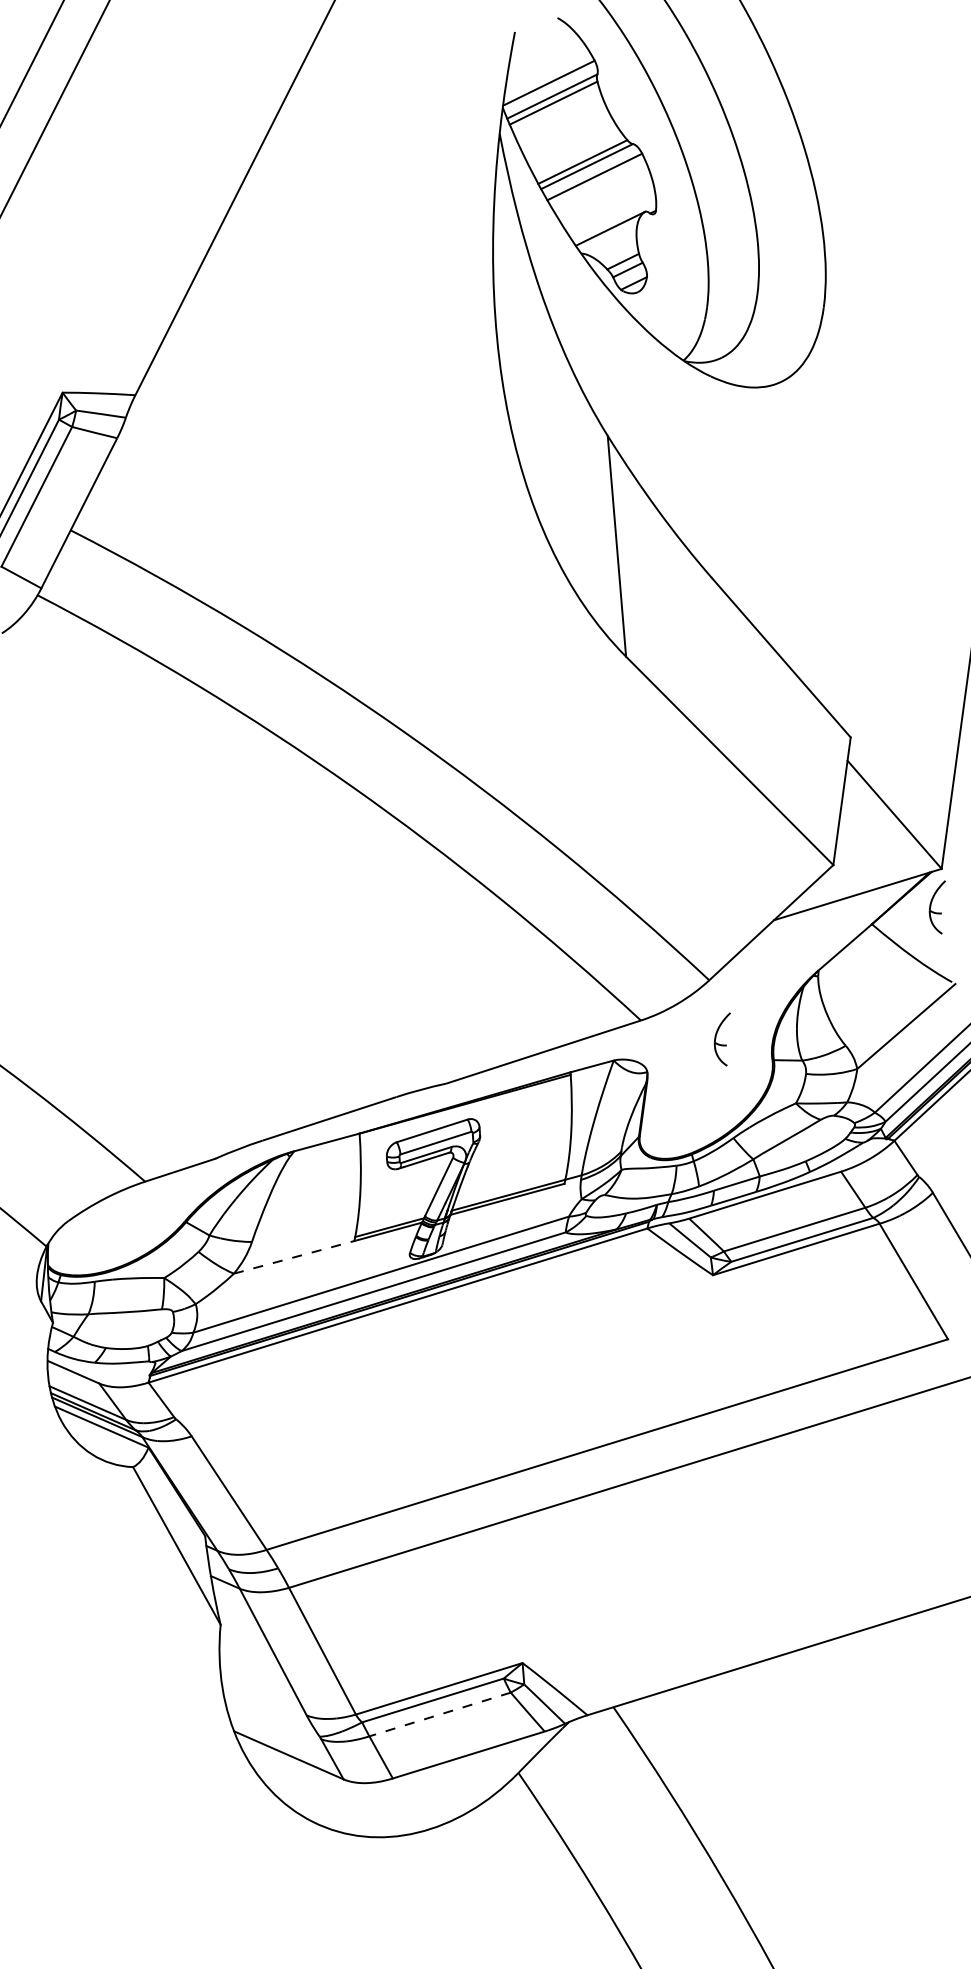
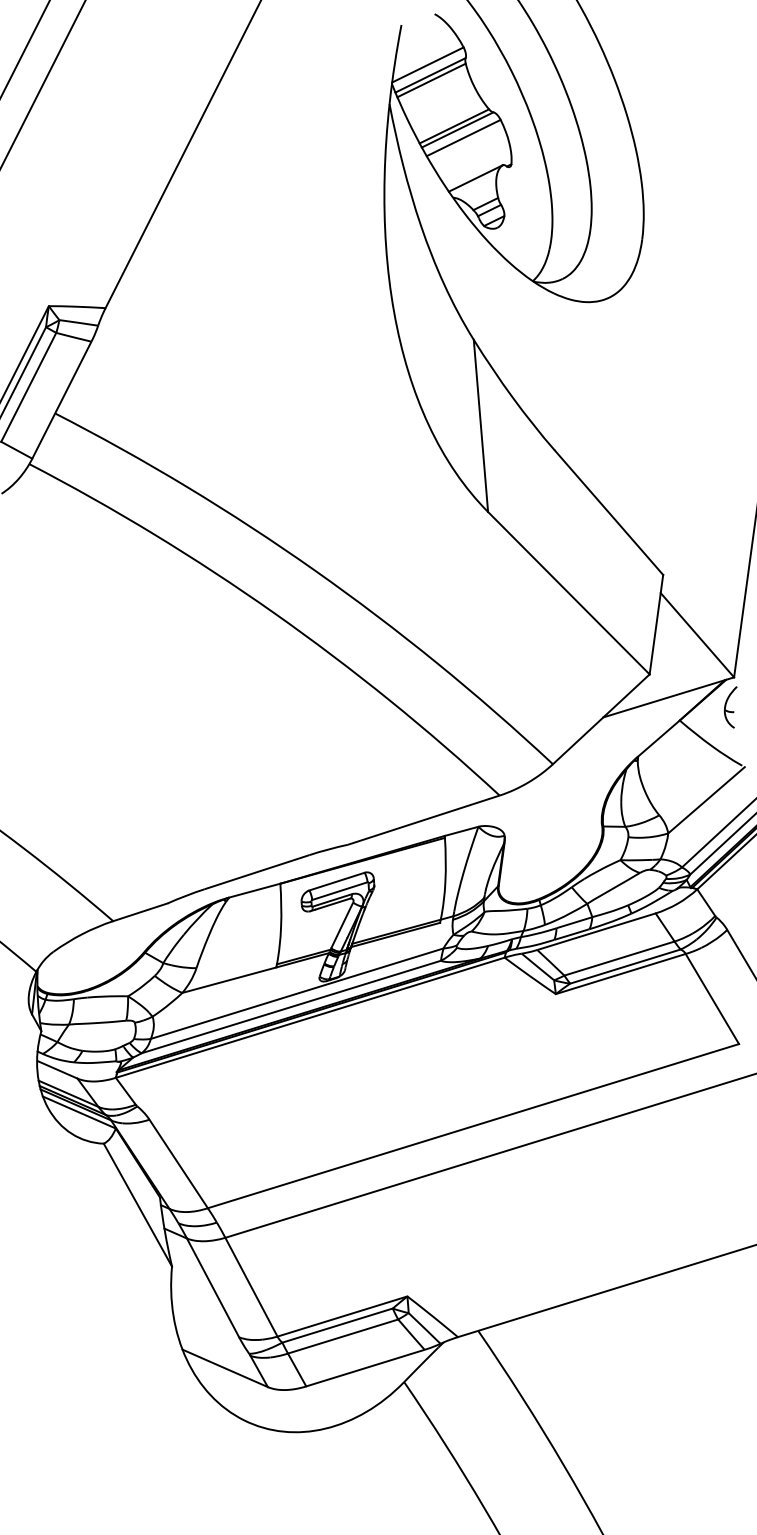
part: (721, 1039) -> (562, 810), removed
line: (294, 1257) -> (229, 980), dashed -> solid
line: (440, 1714) -> (343, 1336), dashed -> solid

